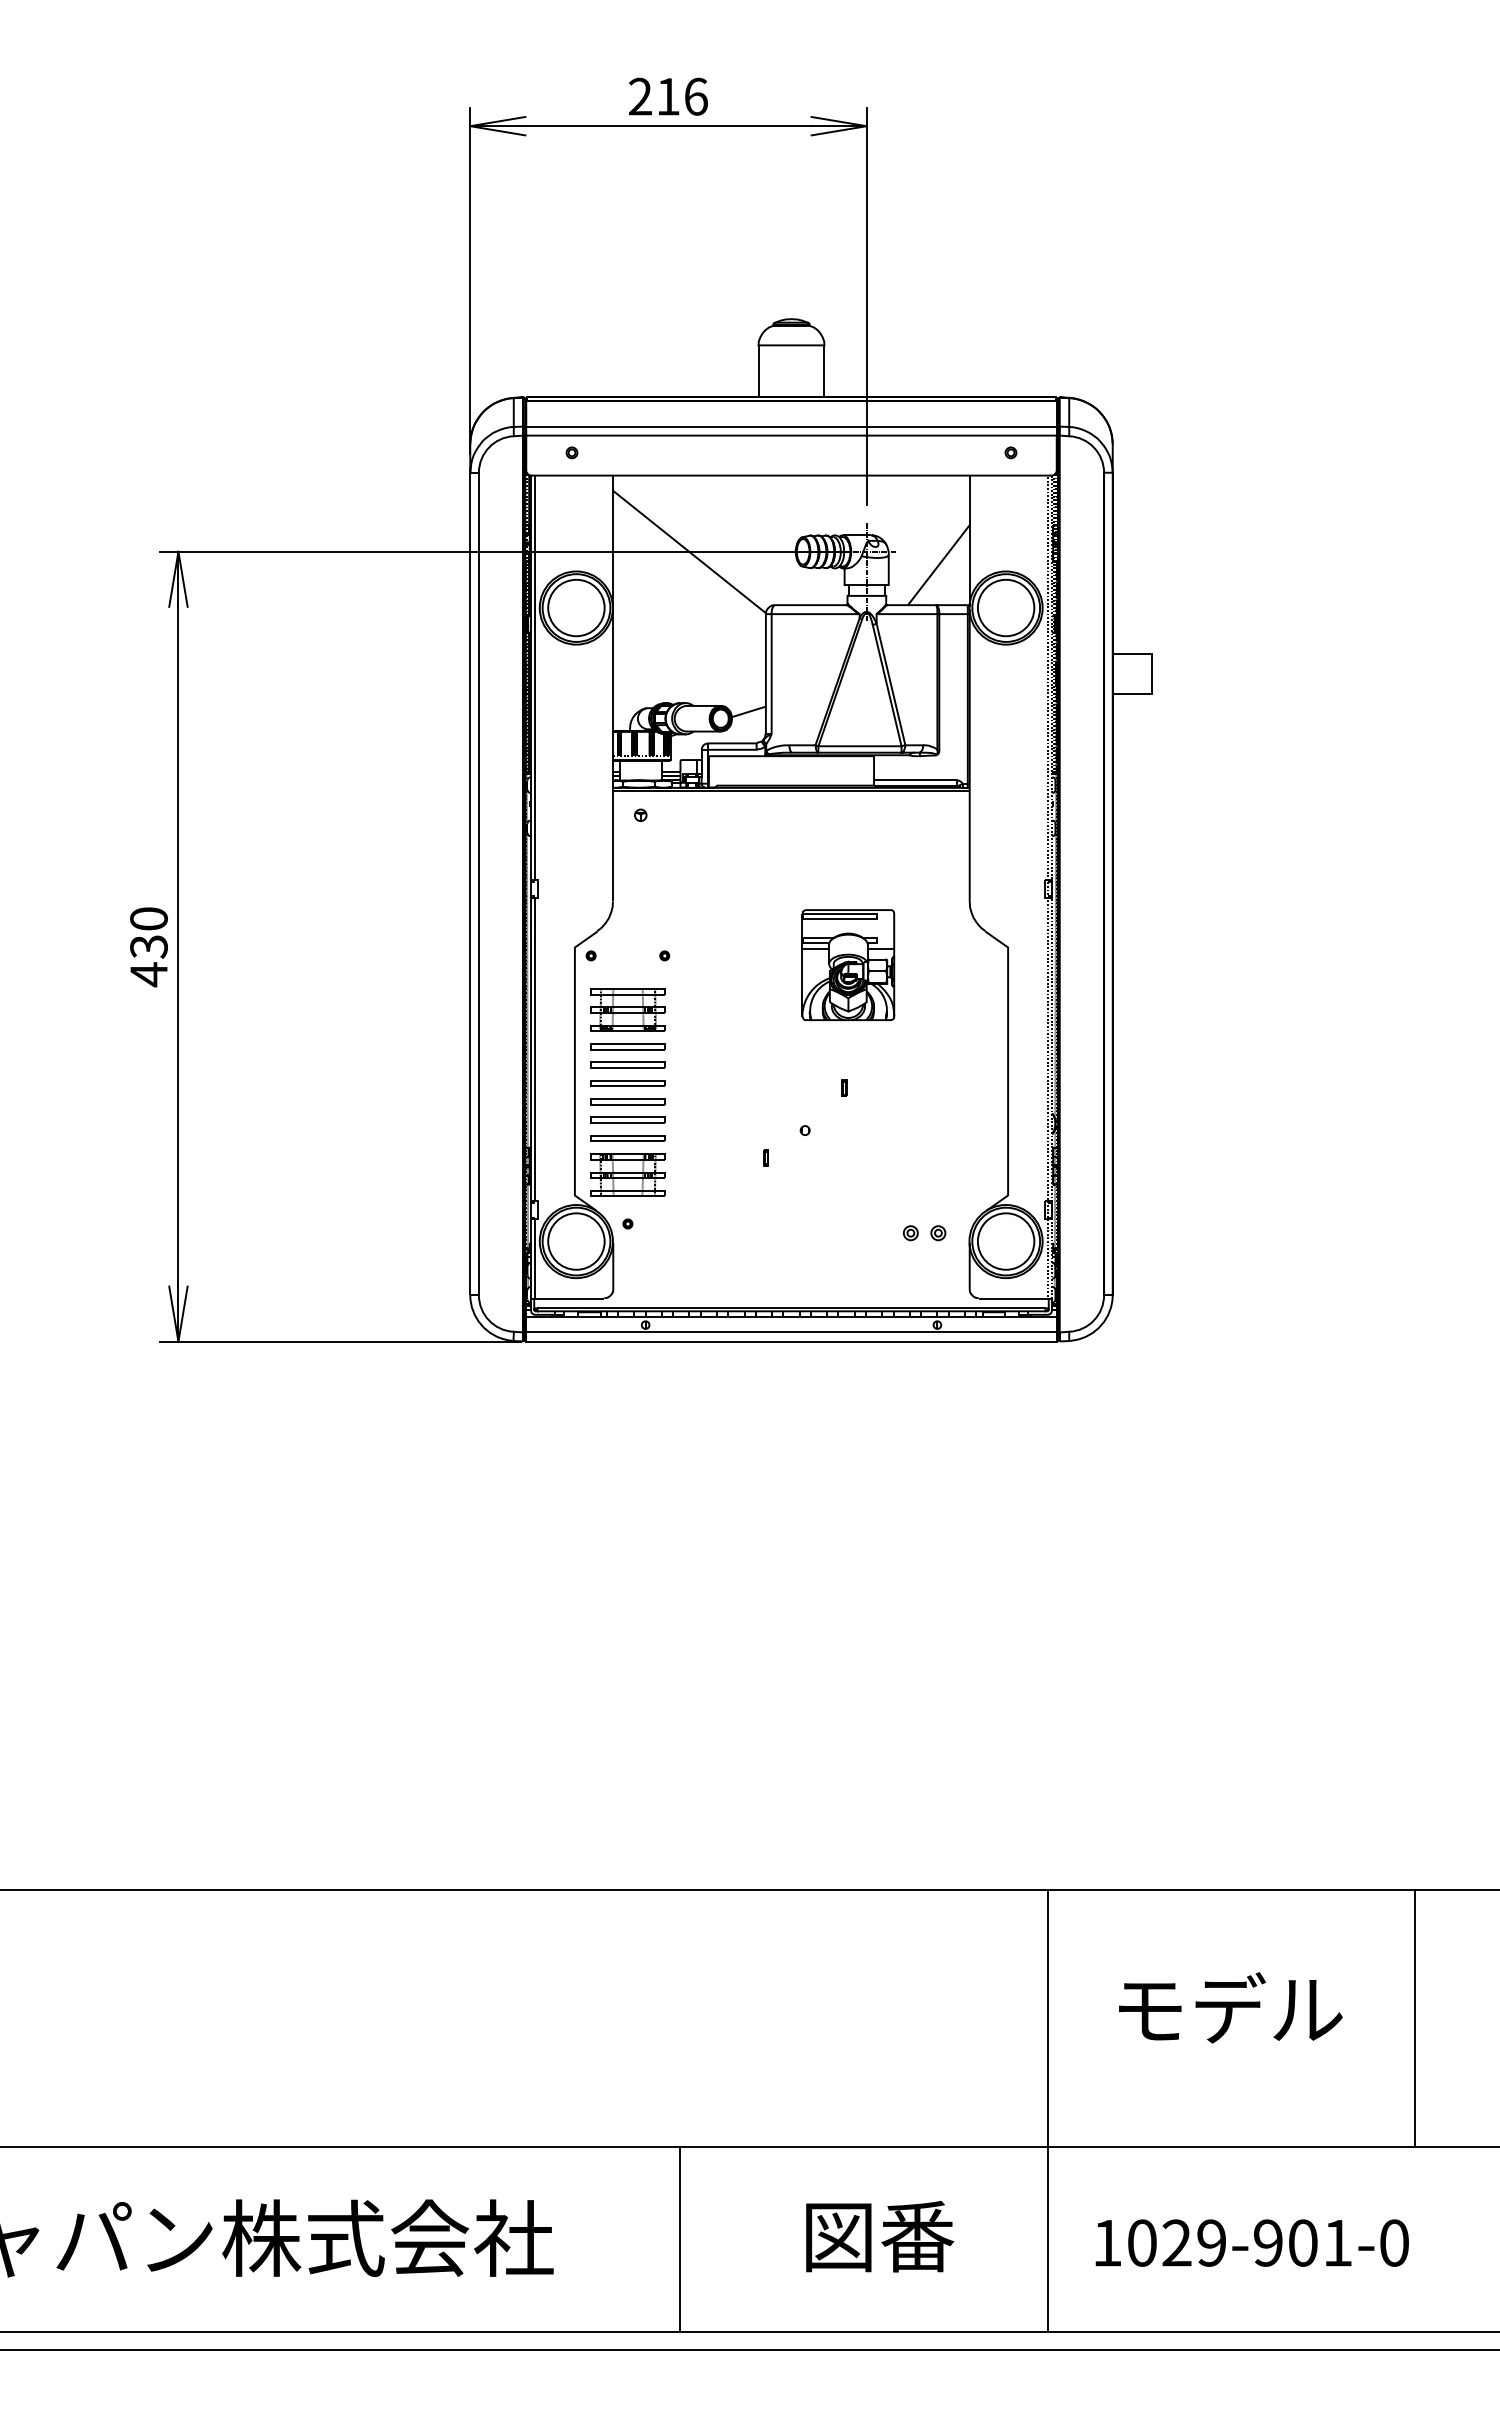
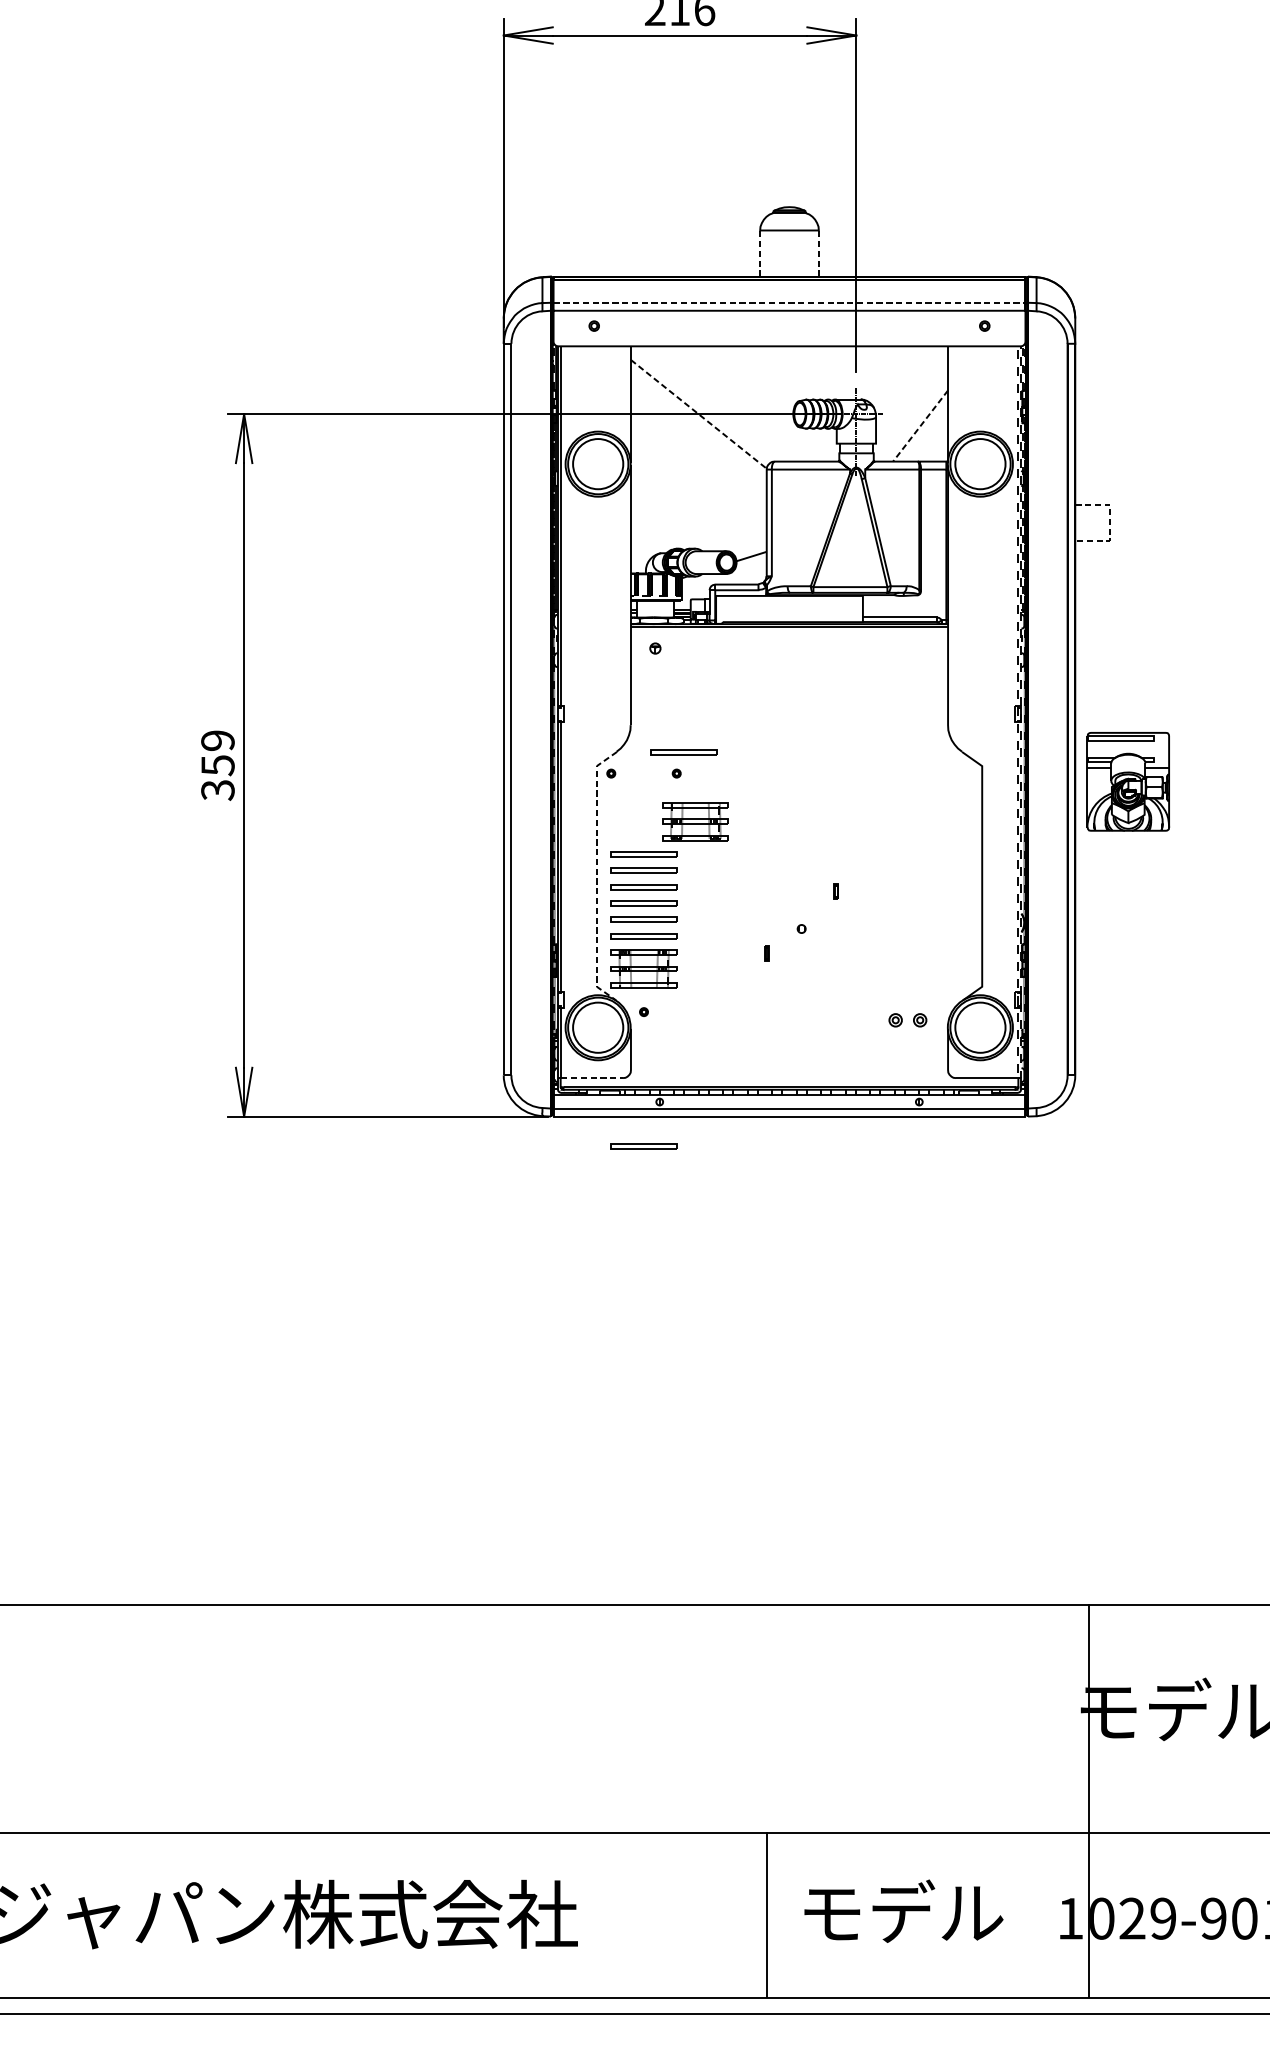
line: (758, 371) -> (760, 253), solid -> dashed
line: (824, 371) -> (818, 253), solid -> dashed
line: (792, 426) -> (790, 302), solid -> dashed
line: (689, 552) -> (698, 414), solid -> dashed
line: (938, 565) -> (920, 426), solid -> dashed
line: (1152, 674) -> (1110, 523), solid -> dashed
part: (672, 931) -> (683, 751), added
text: (148, 947) -> (217, 766), 430 -> 359
part: (848, 965) -> (1128, 782), moved
part: (627, 1009) -> (695, 821), moved
line: (574, 1071) -> (596, 876), solid -> dashed
line: (569, 1298) -> (592, 1078), solid -> dashed
part: (627, 1374) -> (643, 1146), added
line: (1047, 2109) -> (1089, 1799), moved
text: (919, 2235) -> (903, 1911), 図番 -> モデル
line: (680, 2238) -> (767, 1914), moved

